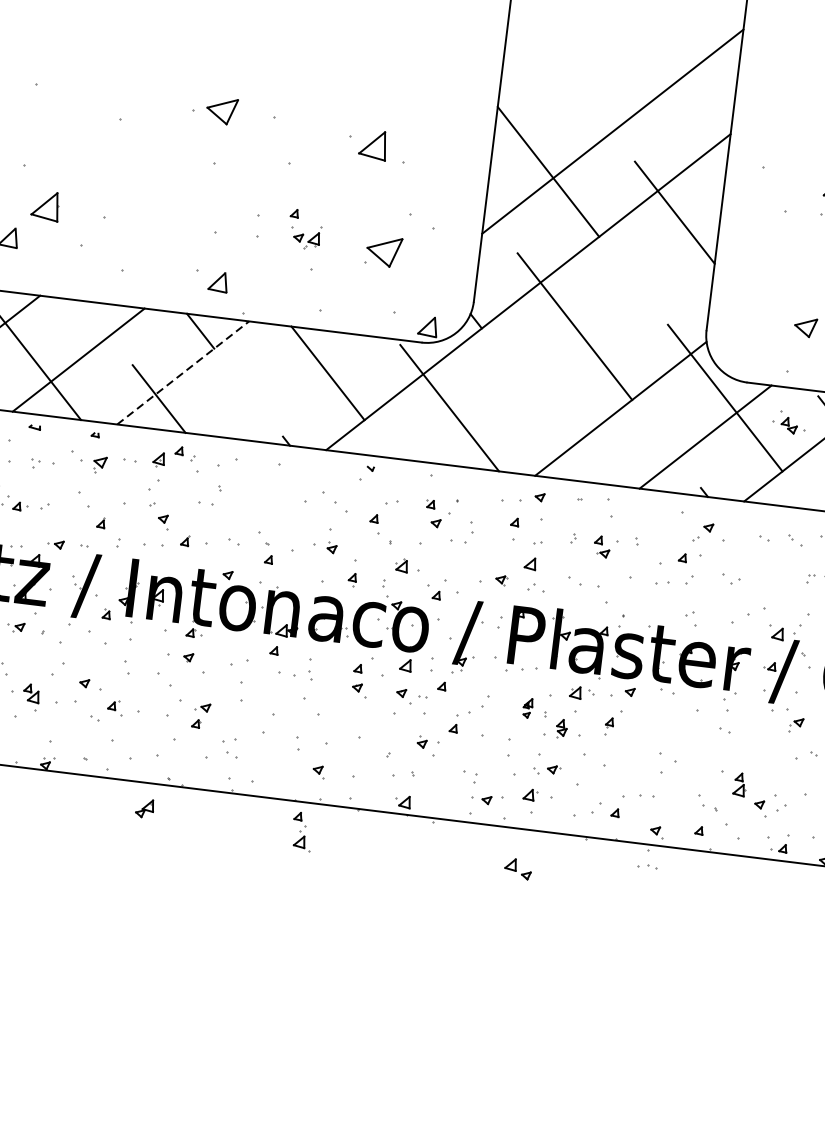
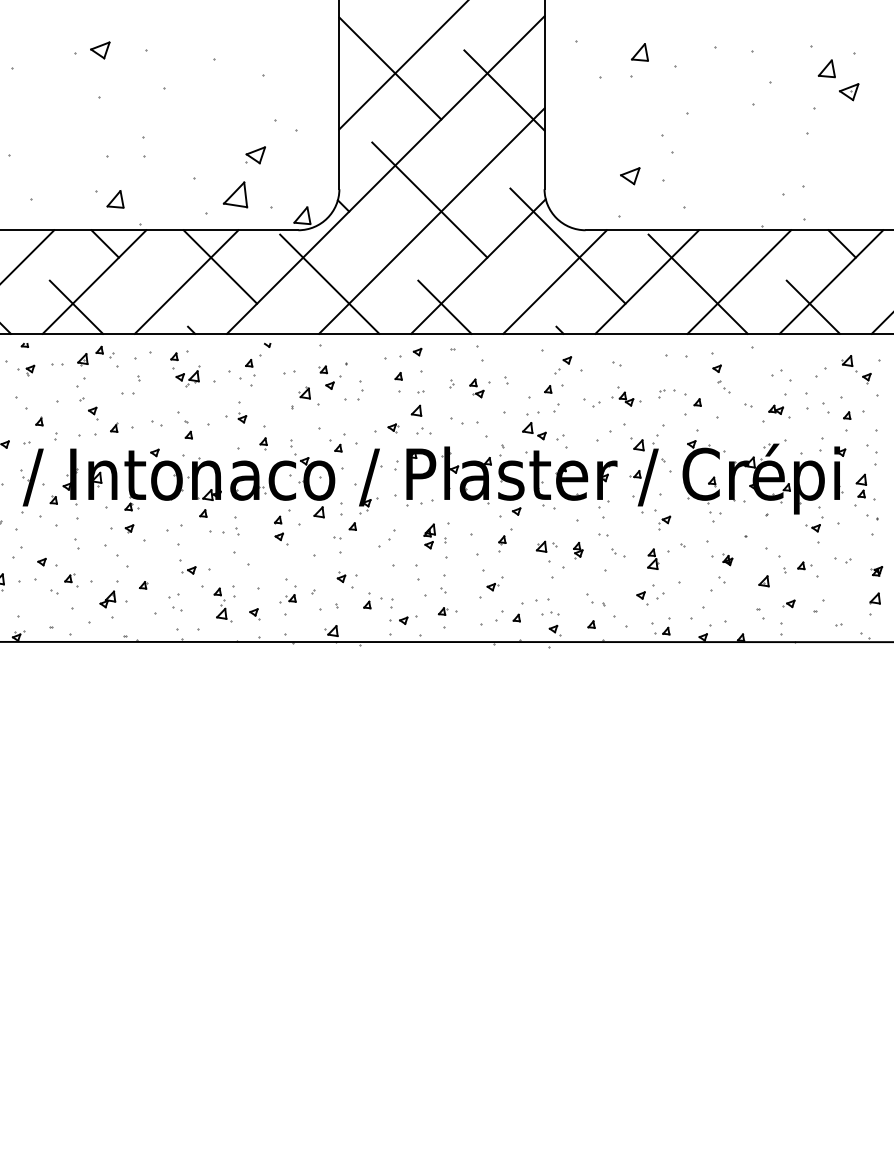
part: (222, 111) -> (100, 50), size x0.71
part: (373, 144) -> (235, 194), moved
part: (305, 229) -> (185, 369), moved
part: (383, 251) -> (255, 155), size x0.62
line: (573, 350) -> (431, 220), added
line: (183, 372) -> (94, 281), dashed -> solid
line: (287, 385) -> (186, 281), added
part: (789, 422) -> (626, 396), moved
line: (576, 449) -> (444, 306), added
part: (93, 463) -> (26, 370), size x0.71
part: (375, 523) -> (250, 367), moved
part: (795, 539) -> (618, 552), moved
part: (401, 564) -> (304, 392), moved
part: (581, 692) -> (546, 546), moved
part: (403, 695) -> (320, 538), removed
part: (201, 707) -> (188, 570), moved
part: (527, 708) -> (429, 536), size x1.43
part: (454, 723) -> (367, 600), moved
part: (562, 728) -> (578, 550), moved
part: (358, 754) -> (287, 594), added
part: (553, 770) -> (492, 587), moved
part: (740, 783) -> (653, 558), moved
part: (537, 795) -> (447, 611), size x0.71
part: (144, 808) -> (107, 599), moved
part: (301, 831) -> (222, 604), moved
part: (647, 866) -> (550, 613), moved
part: (518, 869) -> (534, 431), moved

